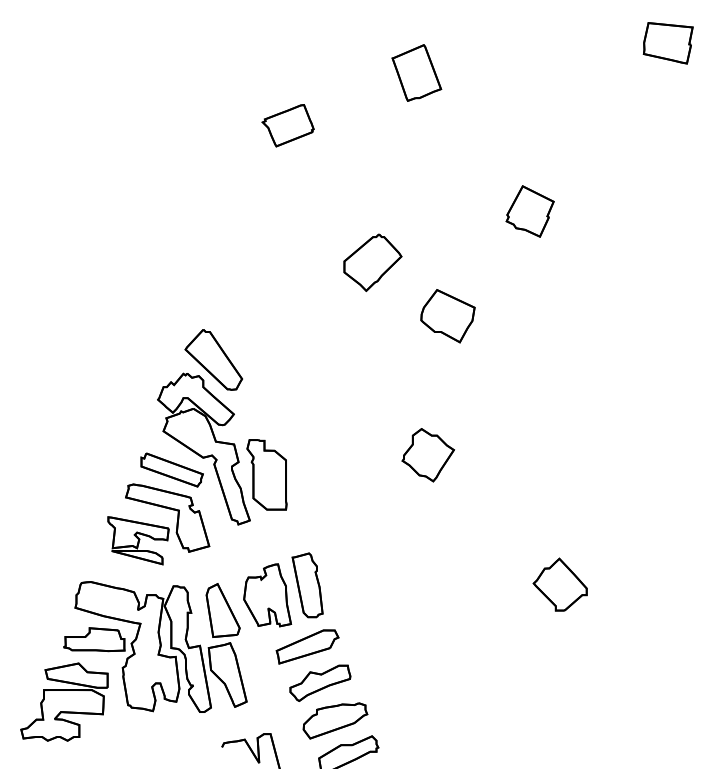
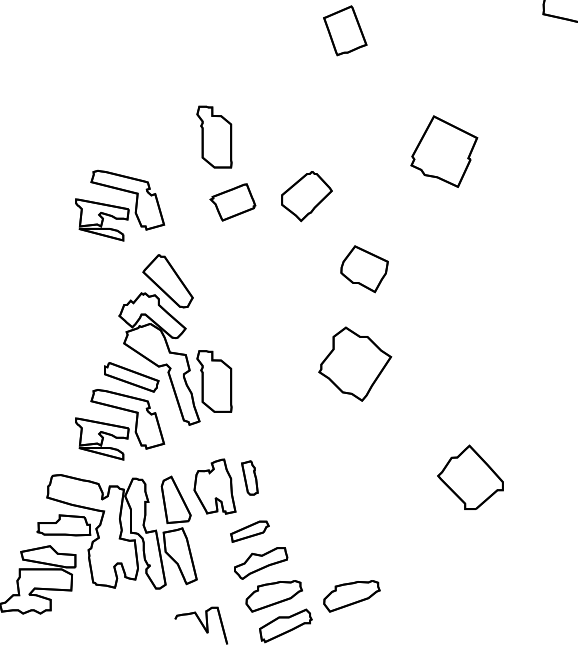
part: (287, 125) -> (232, 202), moved
part: (266, 194) -> (214, 136), added
part: (529, 211) -> (443, 151), size x1.6
part: (158, 273) -> (119, 205), added
part: (447, 316) -> (364, 269), moved
part: (428, 455) -> (355, 364), size x1.6
part: (559, 584) -> (469, 477), size x1.4
part: (307, 585) -> (249, 478), size x0.6
part: (307, 646) -> (249, 531), size x0.7
part: (424, 720) -> (351, 595), added

